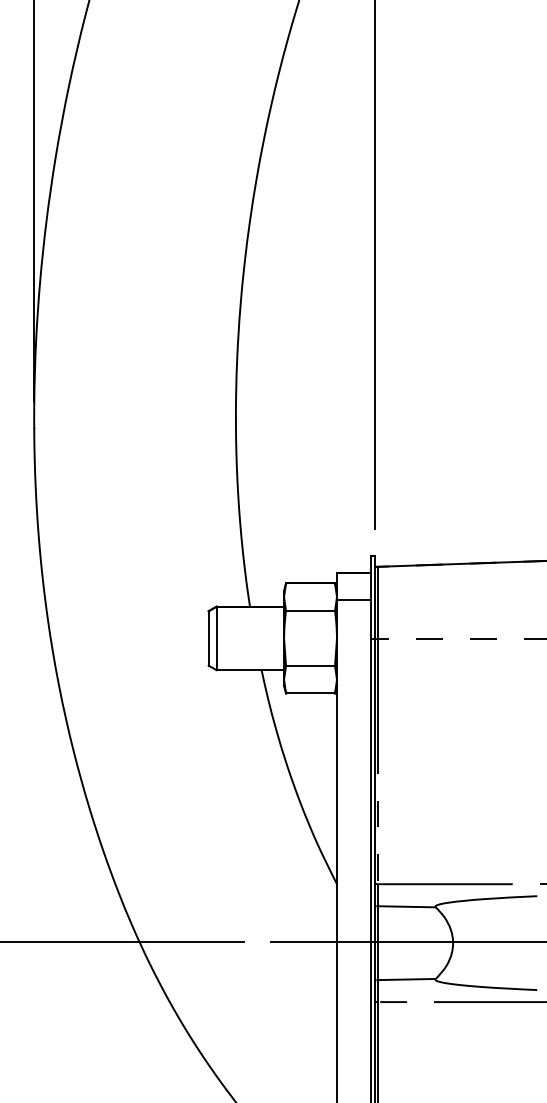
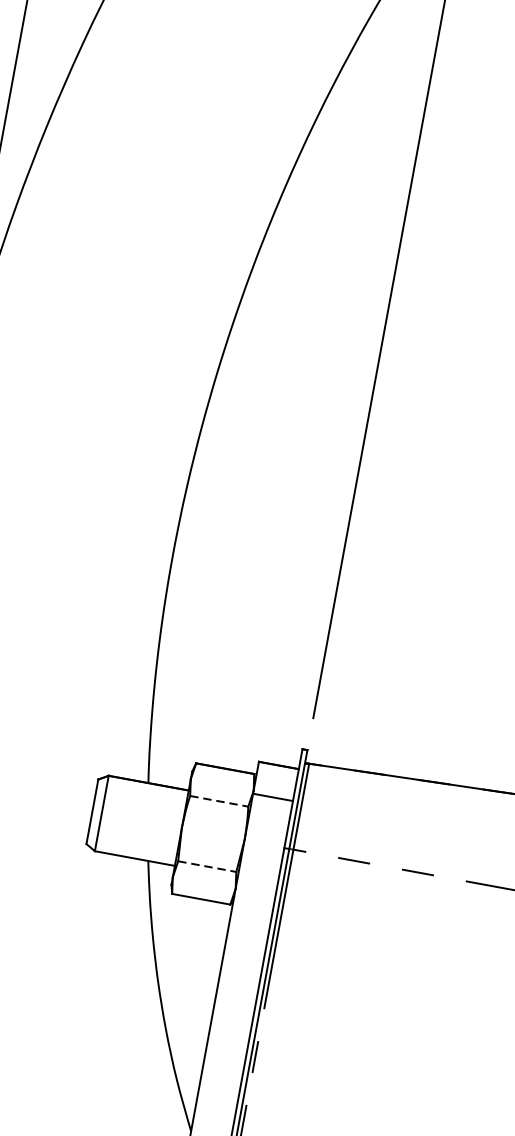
line: (311, 610) -> (220, 801), solid -> dashed
line: (311, 665) -> (208, 866), solid -> dashed

